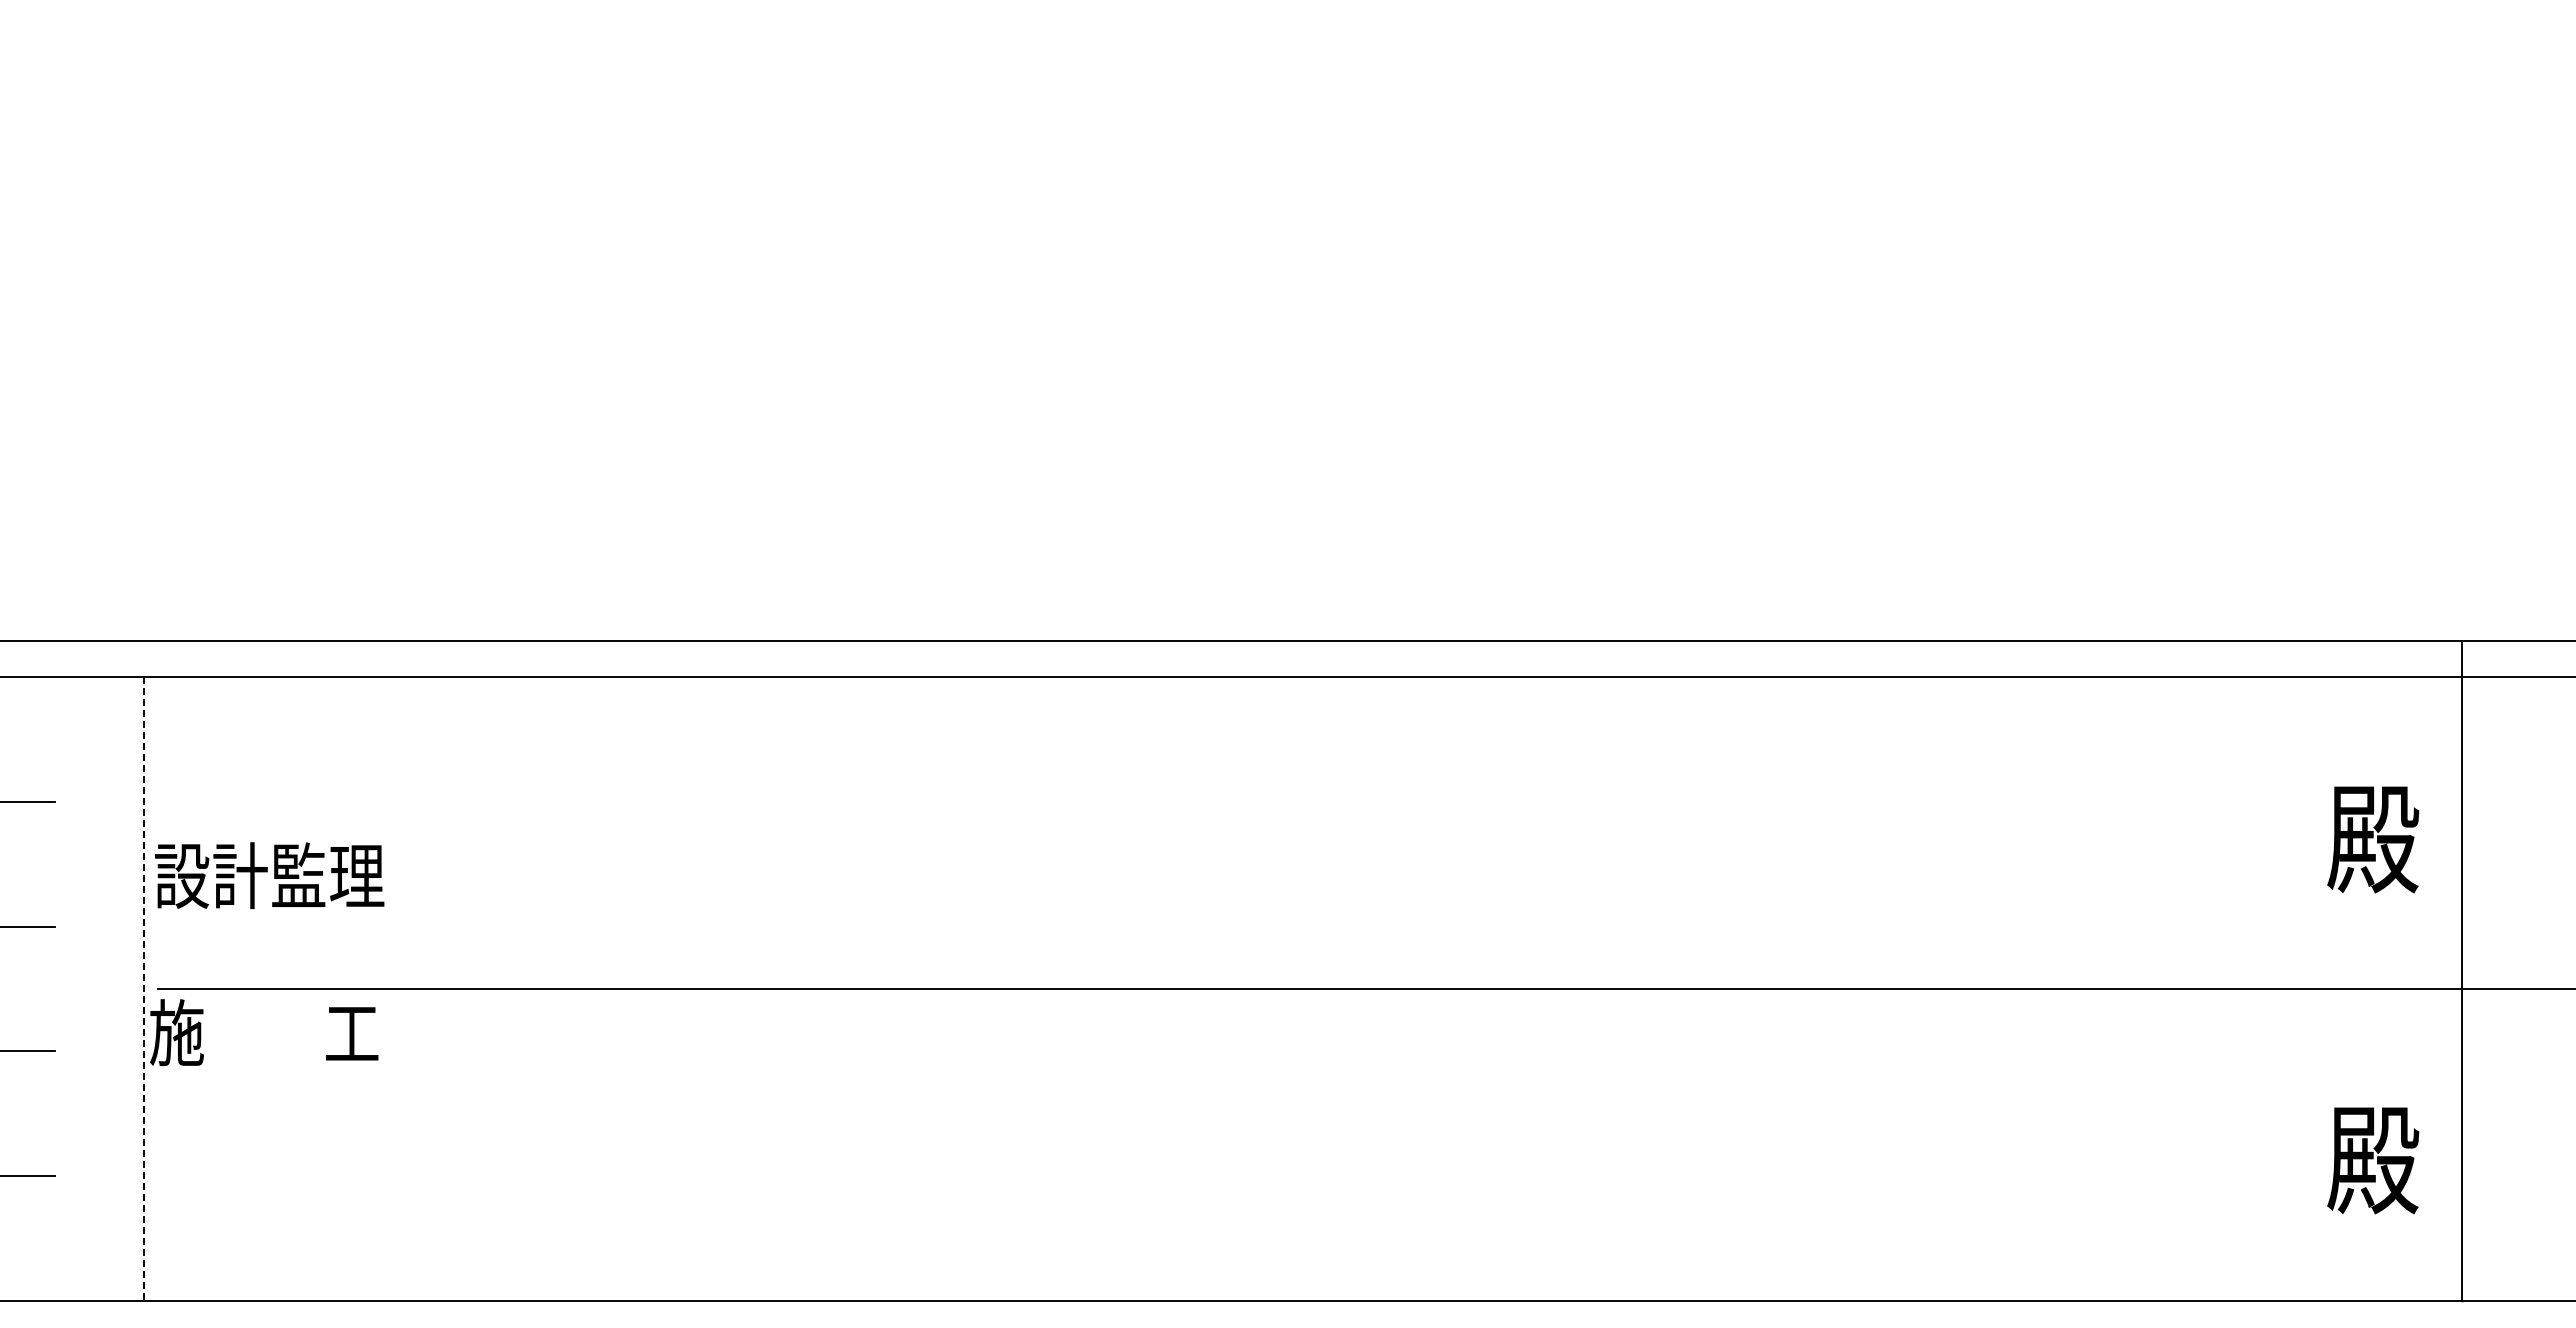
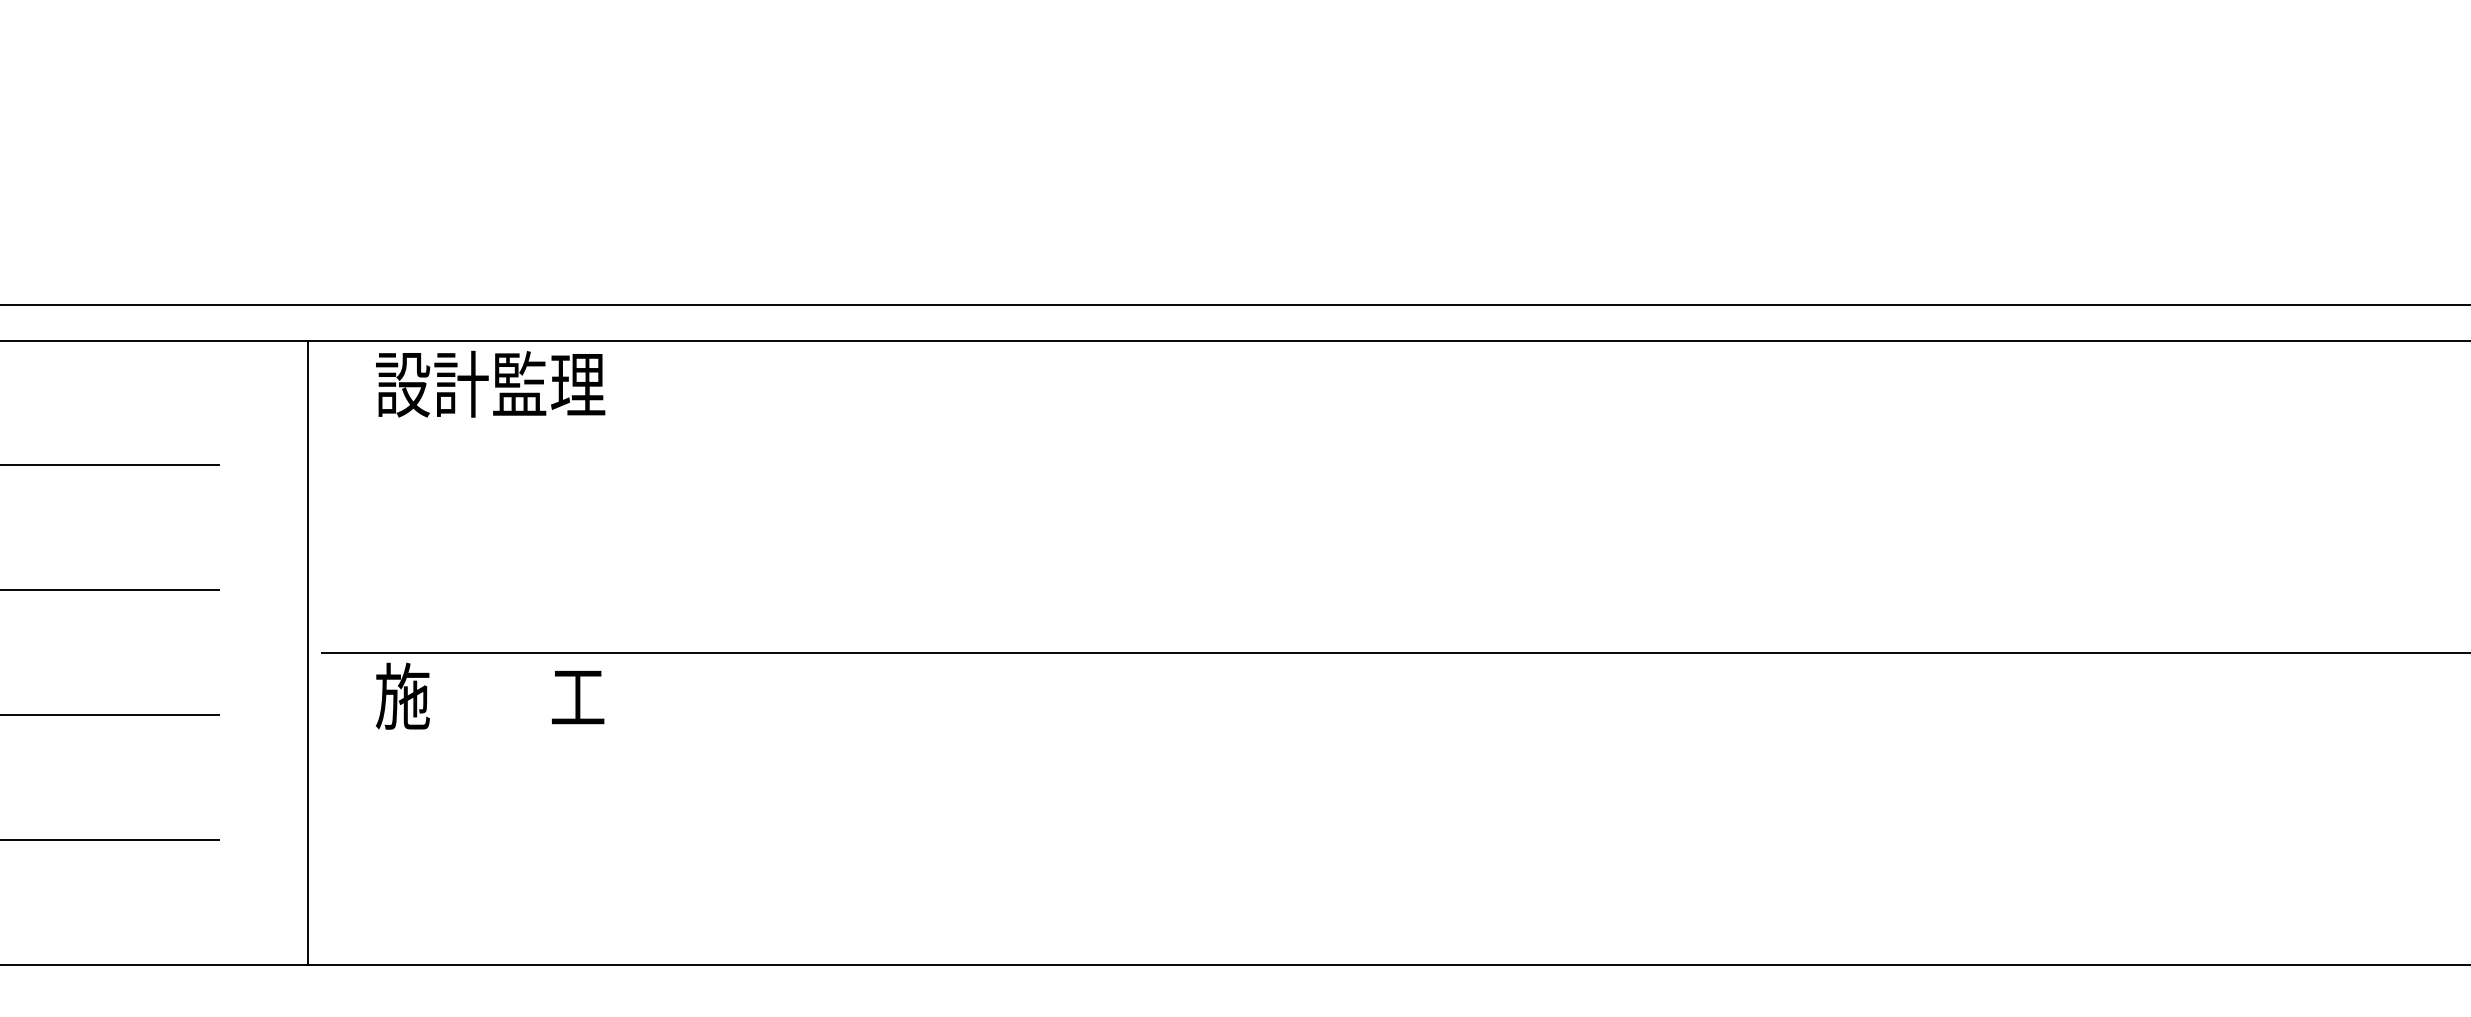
text: (269, 875) -> (490, 384), moved
line: (144, 989) -> (308, 653), dashed -> solid
text: (264, 1032) -> (490, 696), moved

